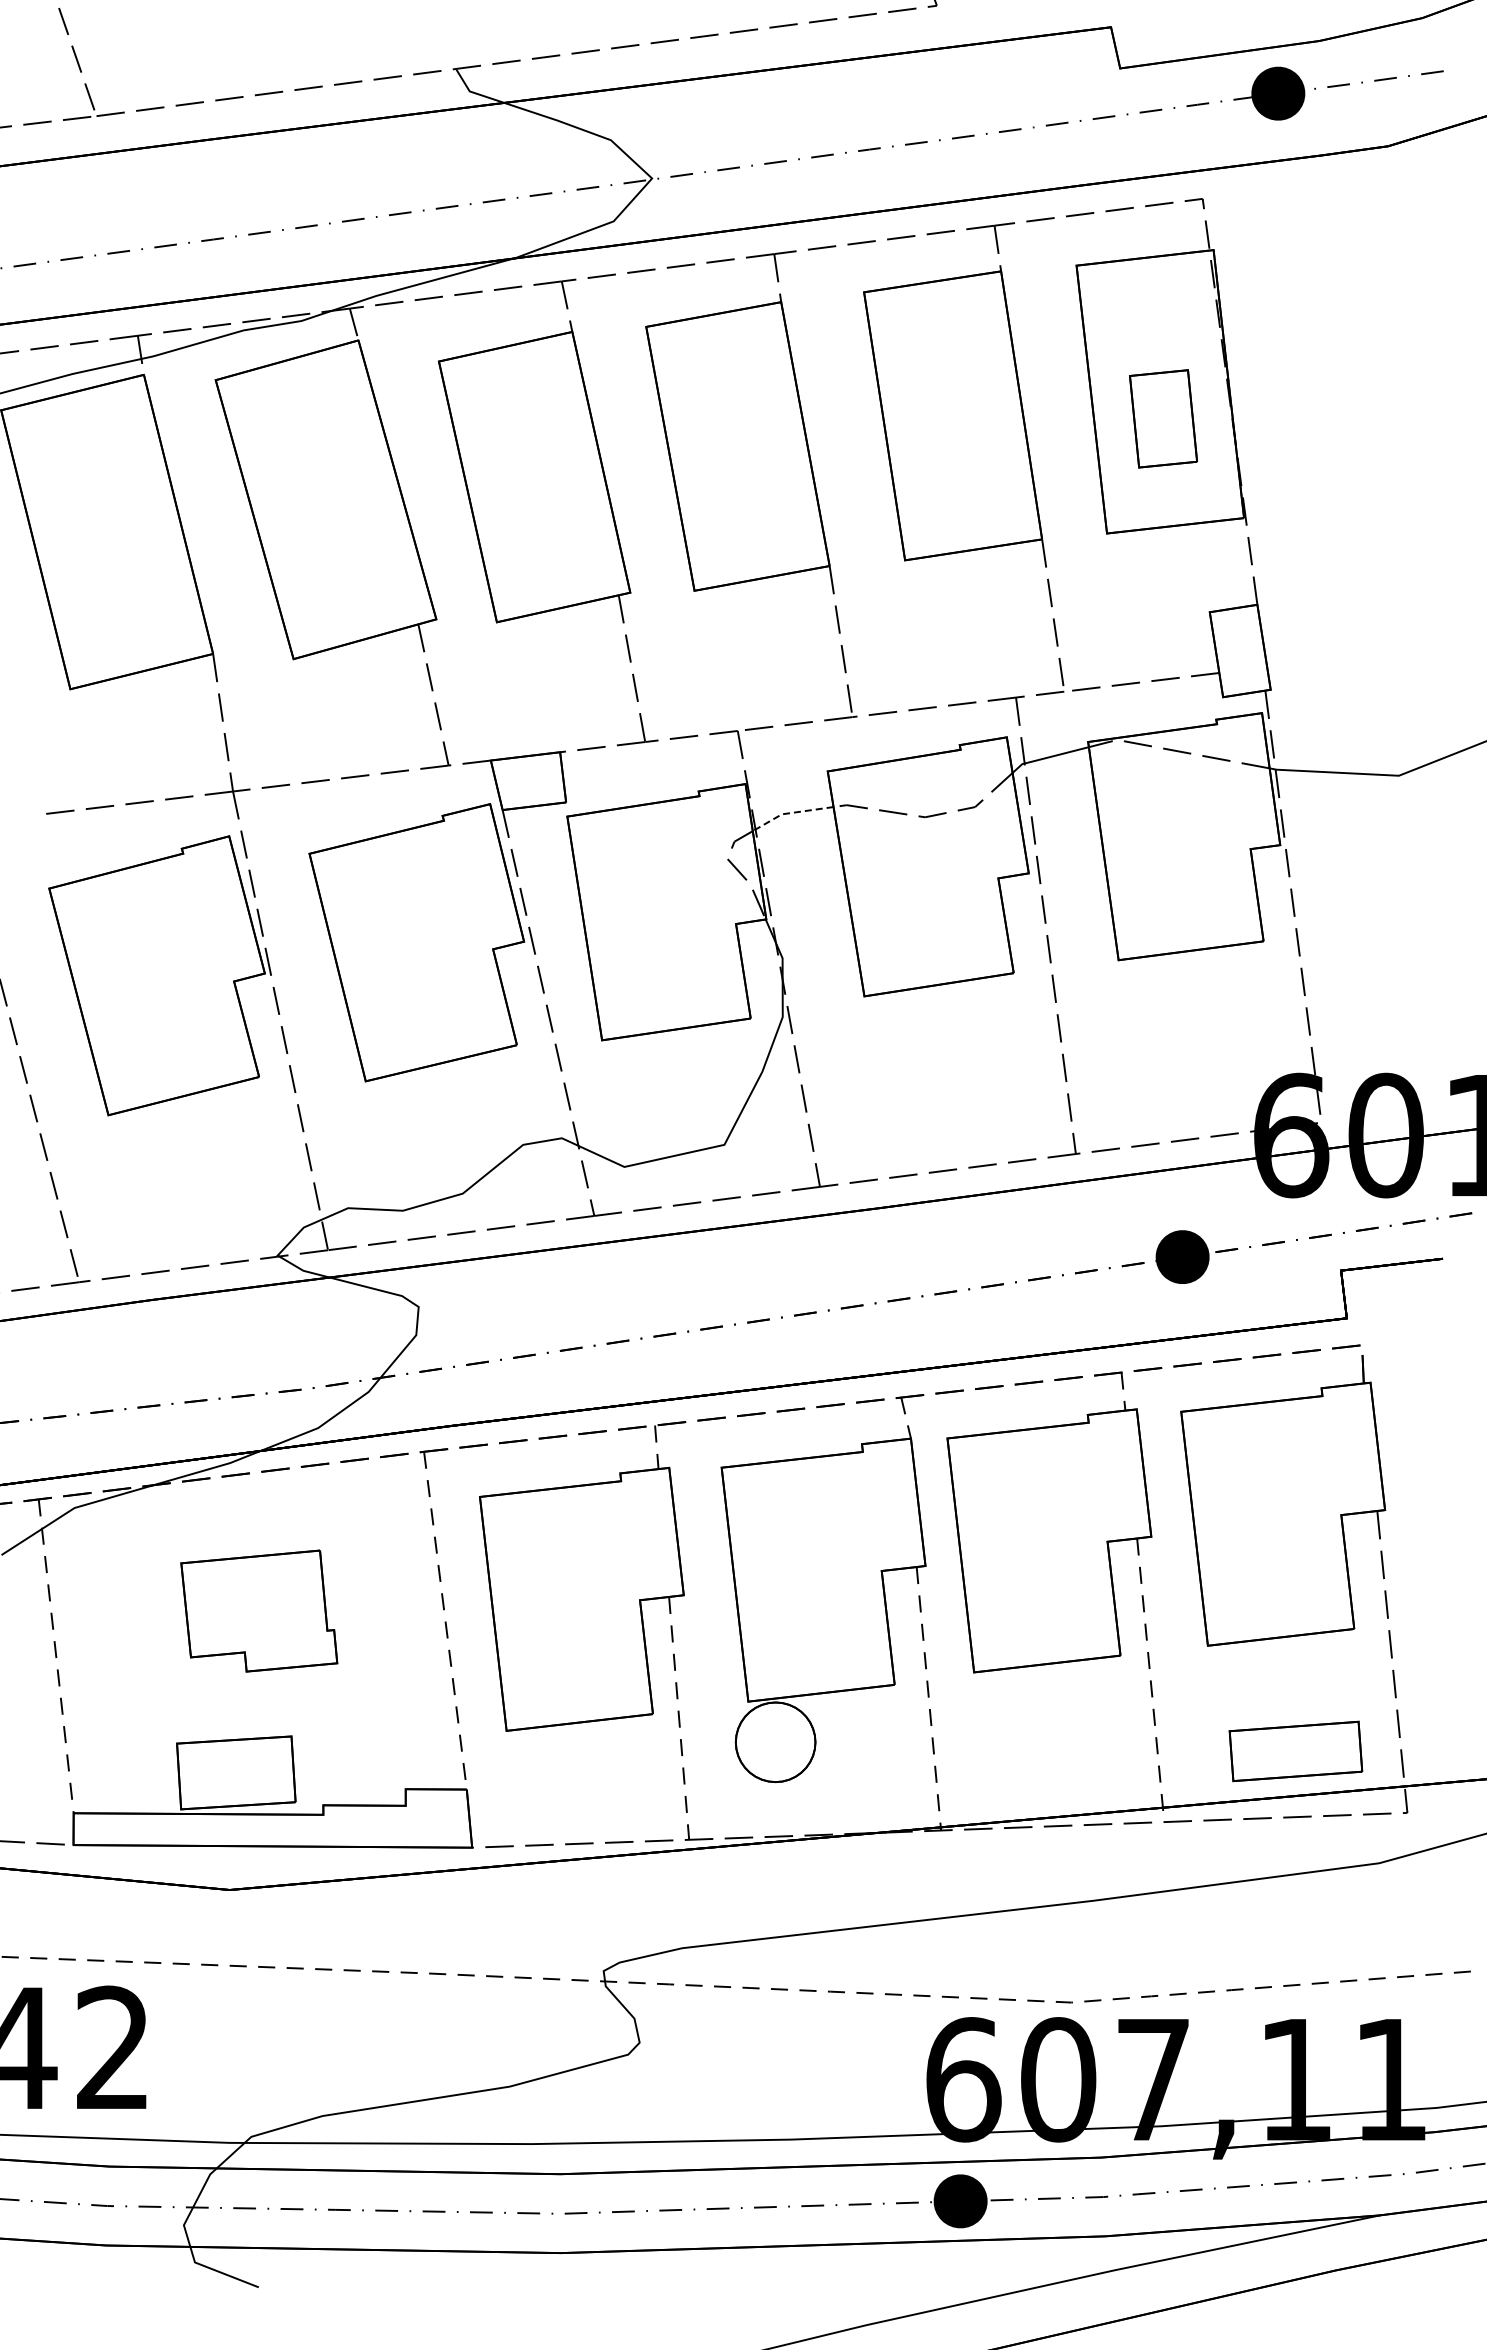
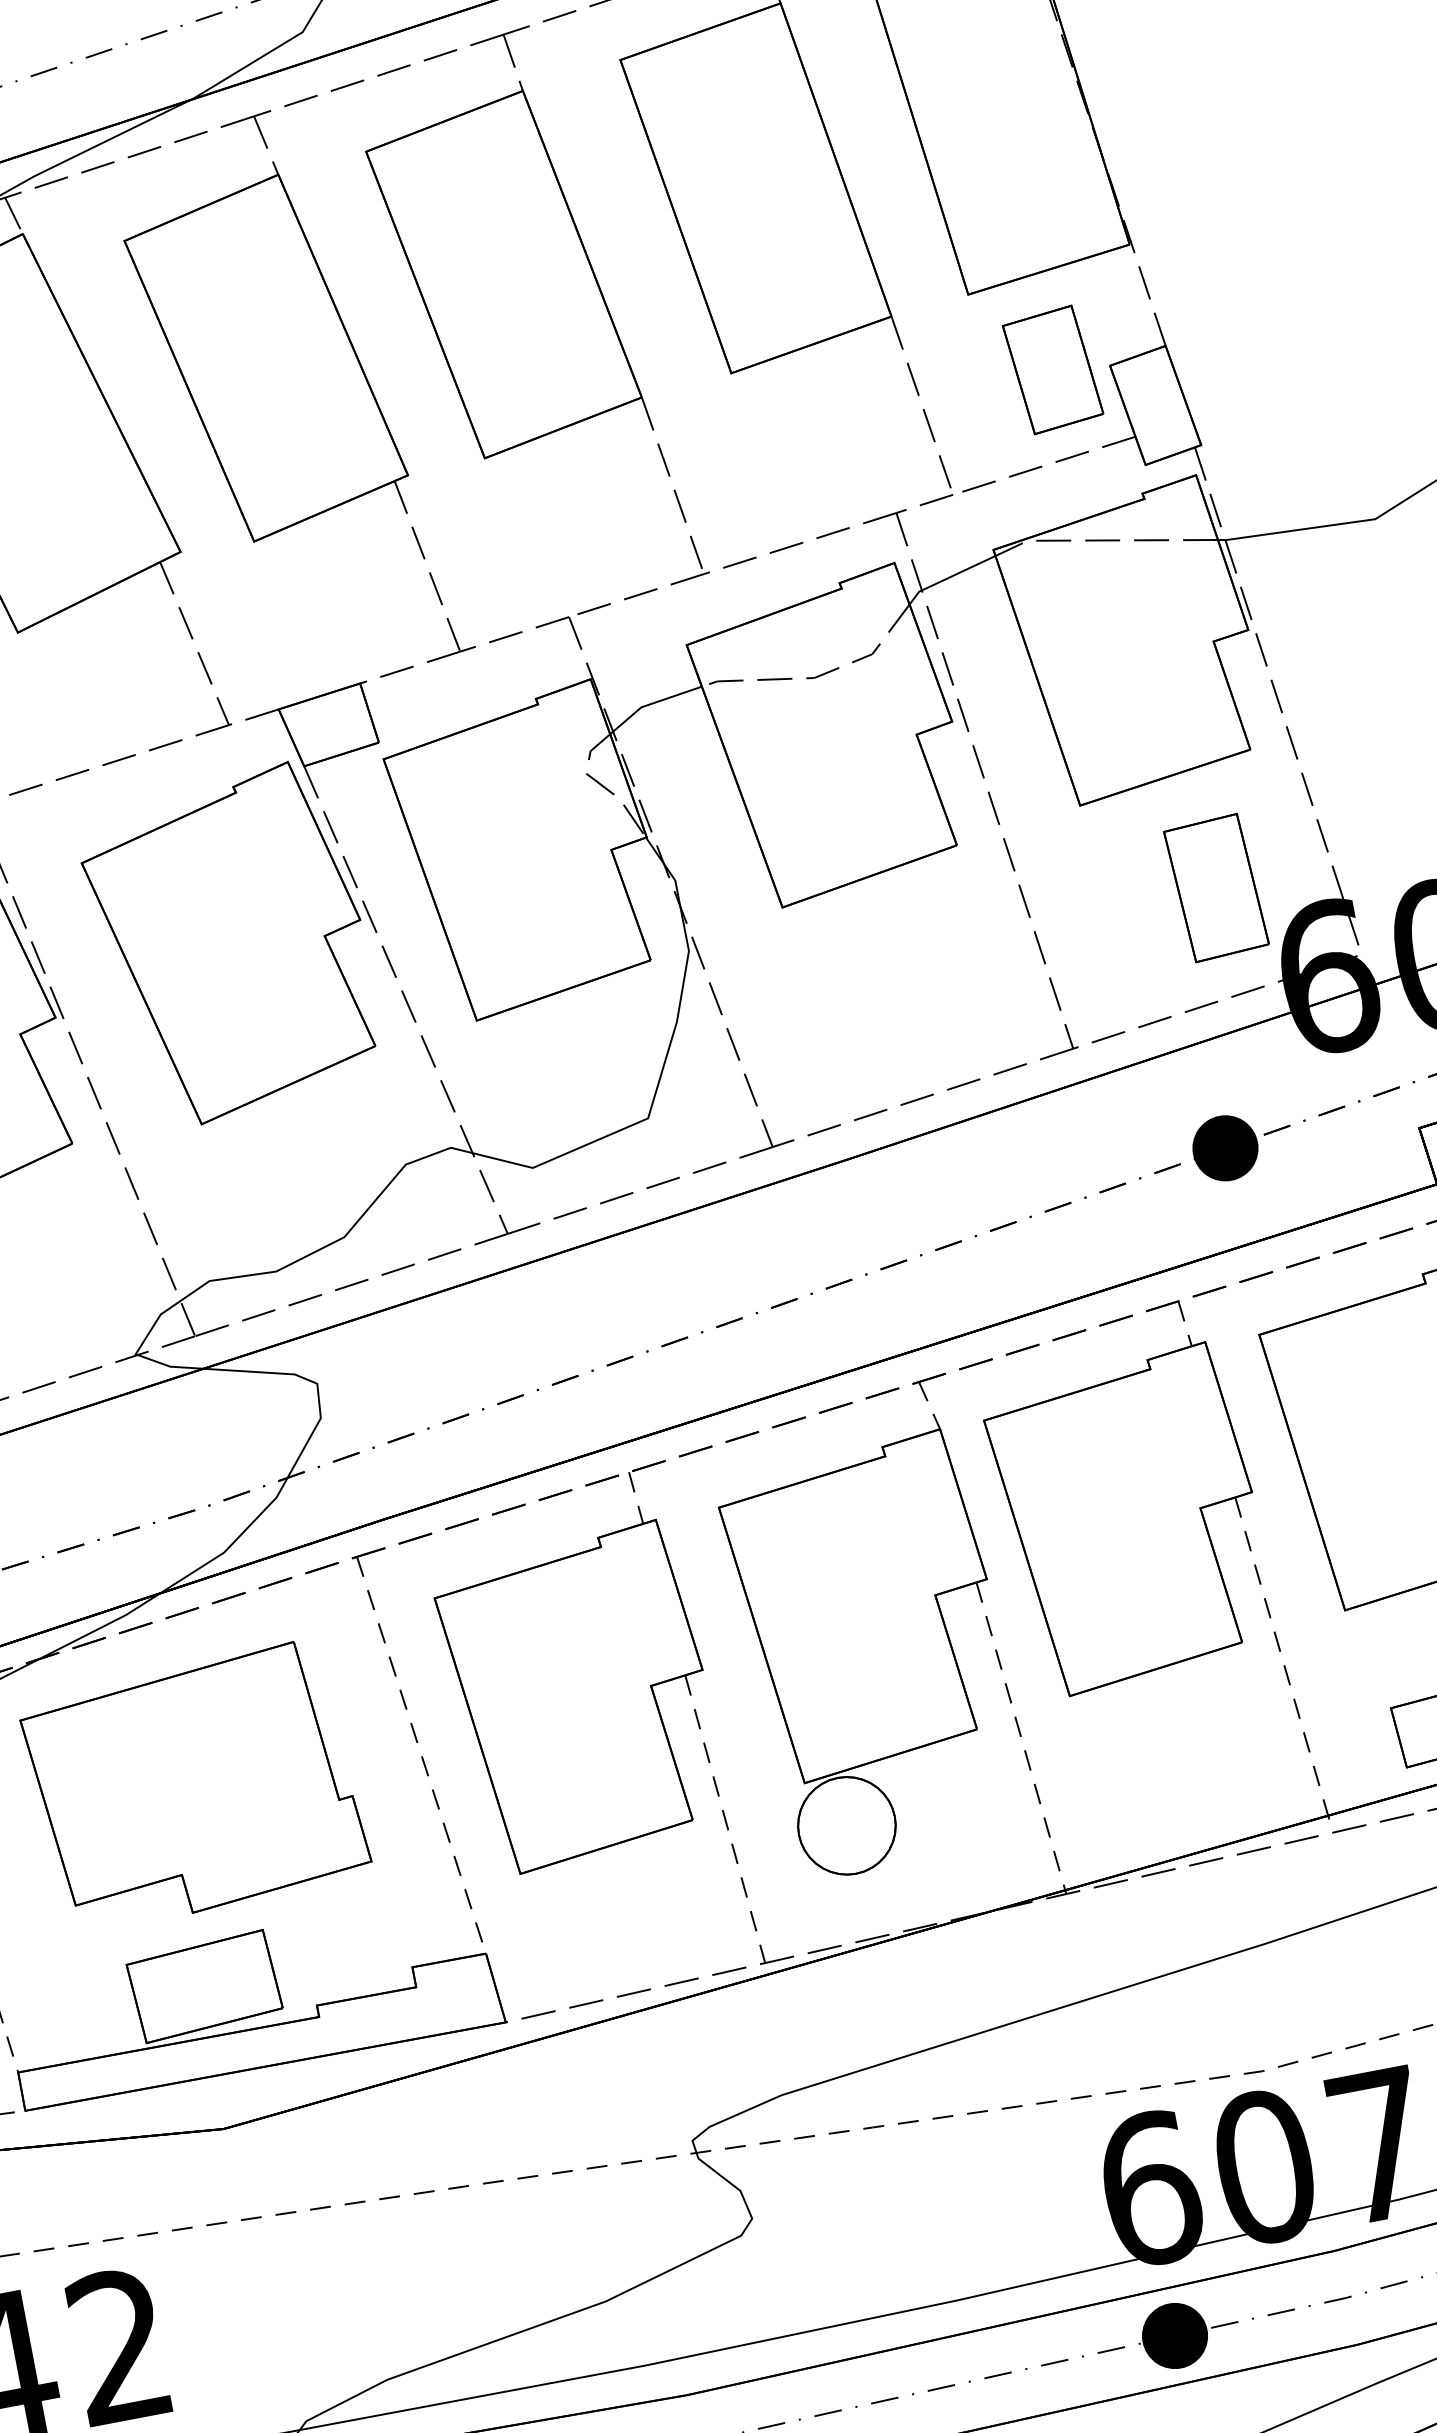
part: (1163, 418) -> (1053, 369), moved
line: (790, 813) -> (651, 704), dashed -> solid
part: (1214, 1046) -> (1215, 887), added
part: (259, 1610) -> (195, 1785), size x1.67

